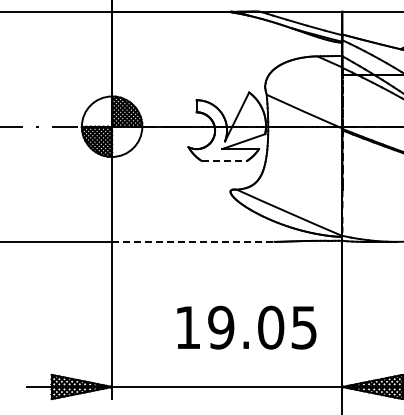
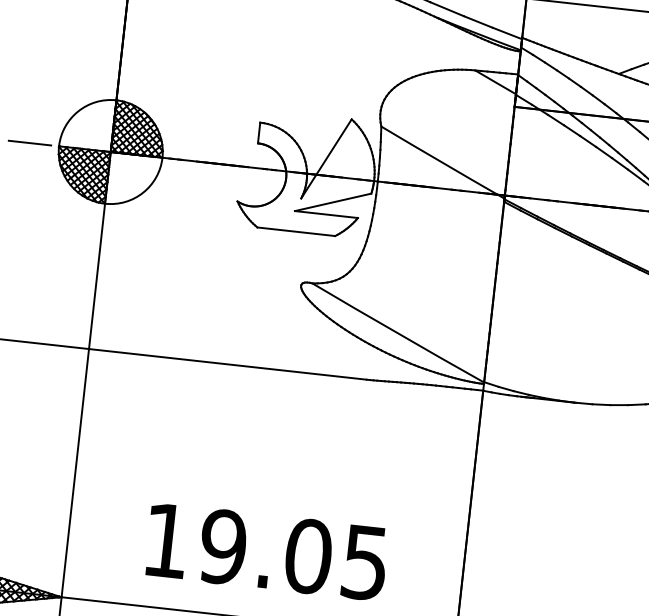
line: (224, 160) -> (296, 231), dashed -> solid
line: (193, 241) -> (228, 363), dashed -> solid
text: (246, 327) -> (266, 551), moved

